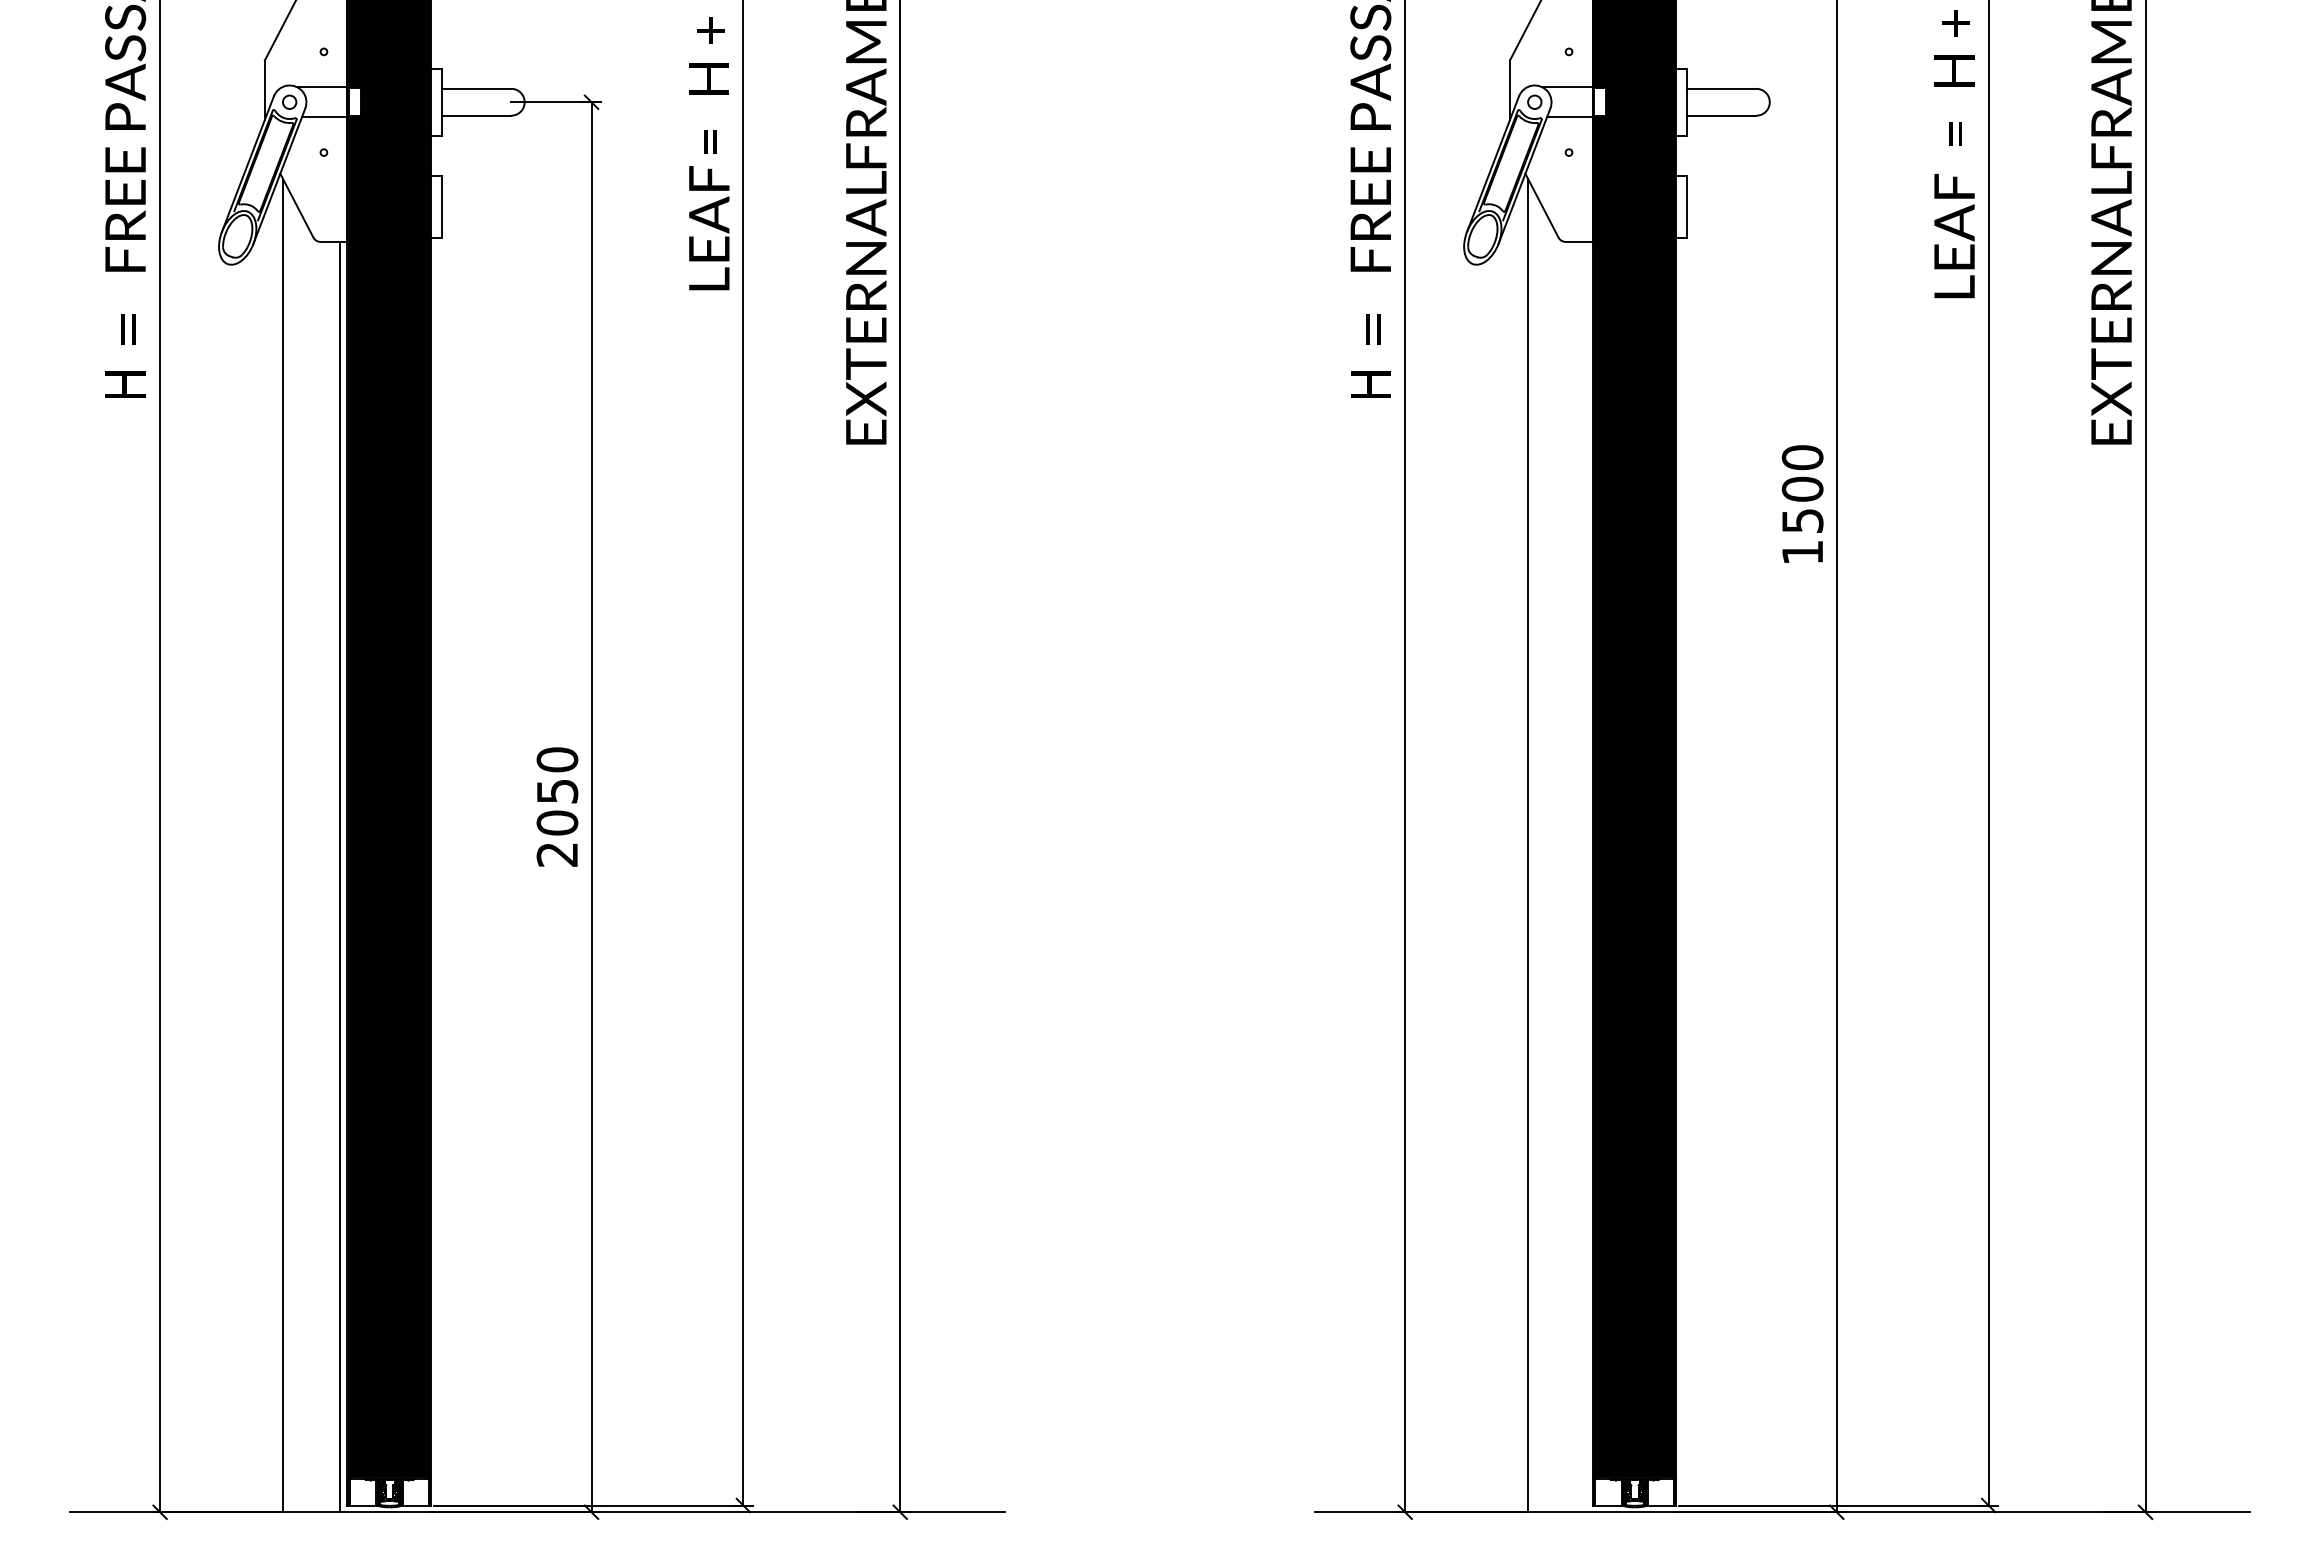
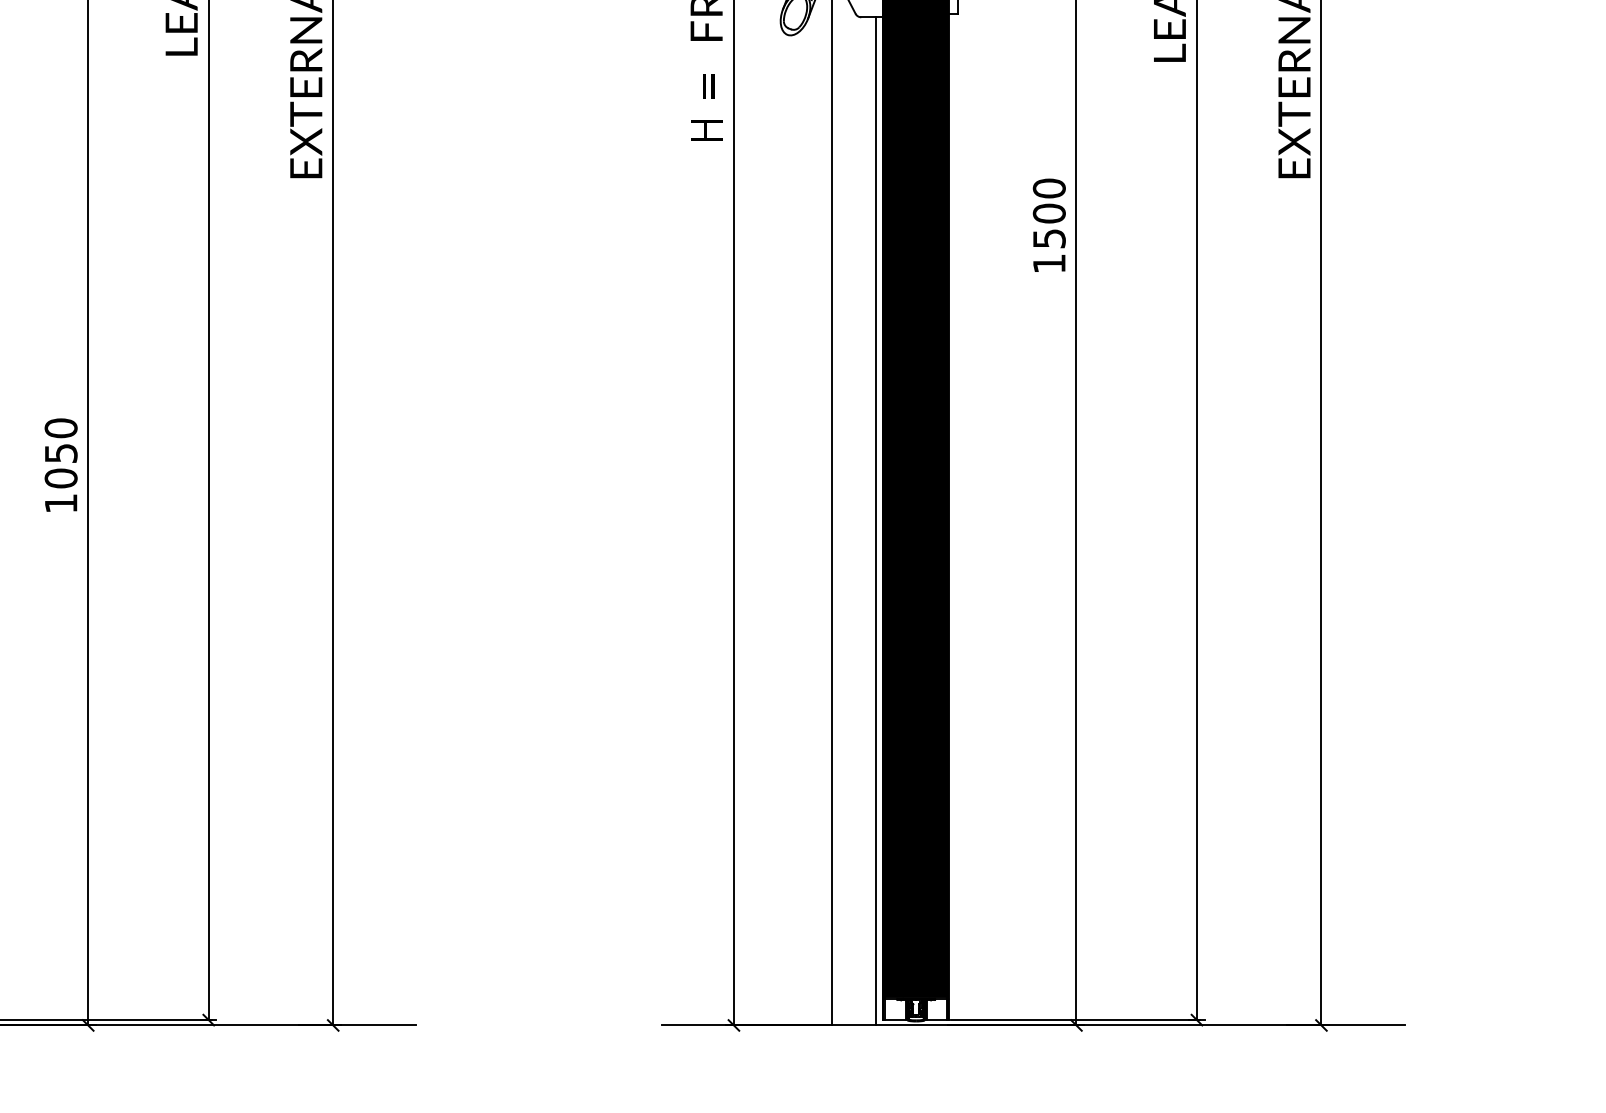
text: (556, 854) -> (60, 503), 2050 -> 1050
line: (1584, 876) -> (876, 520), added

